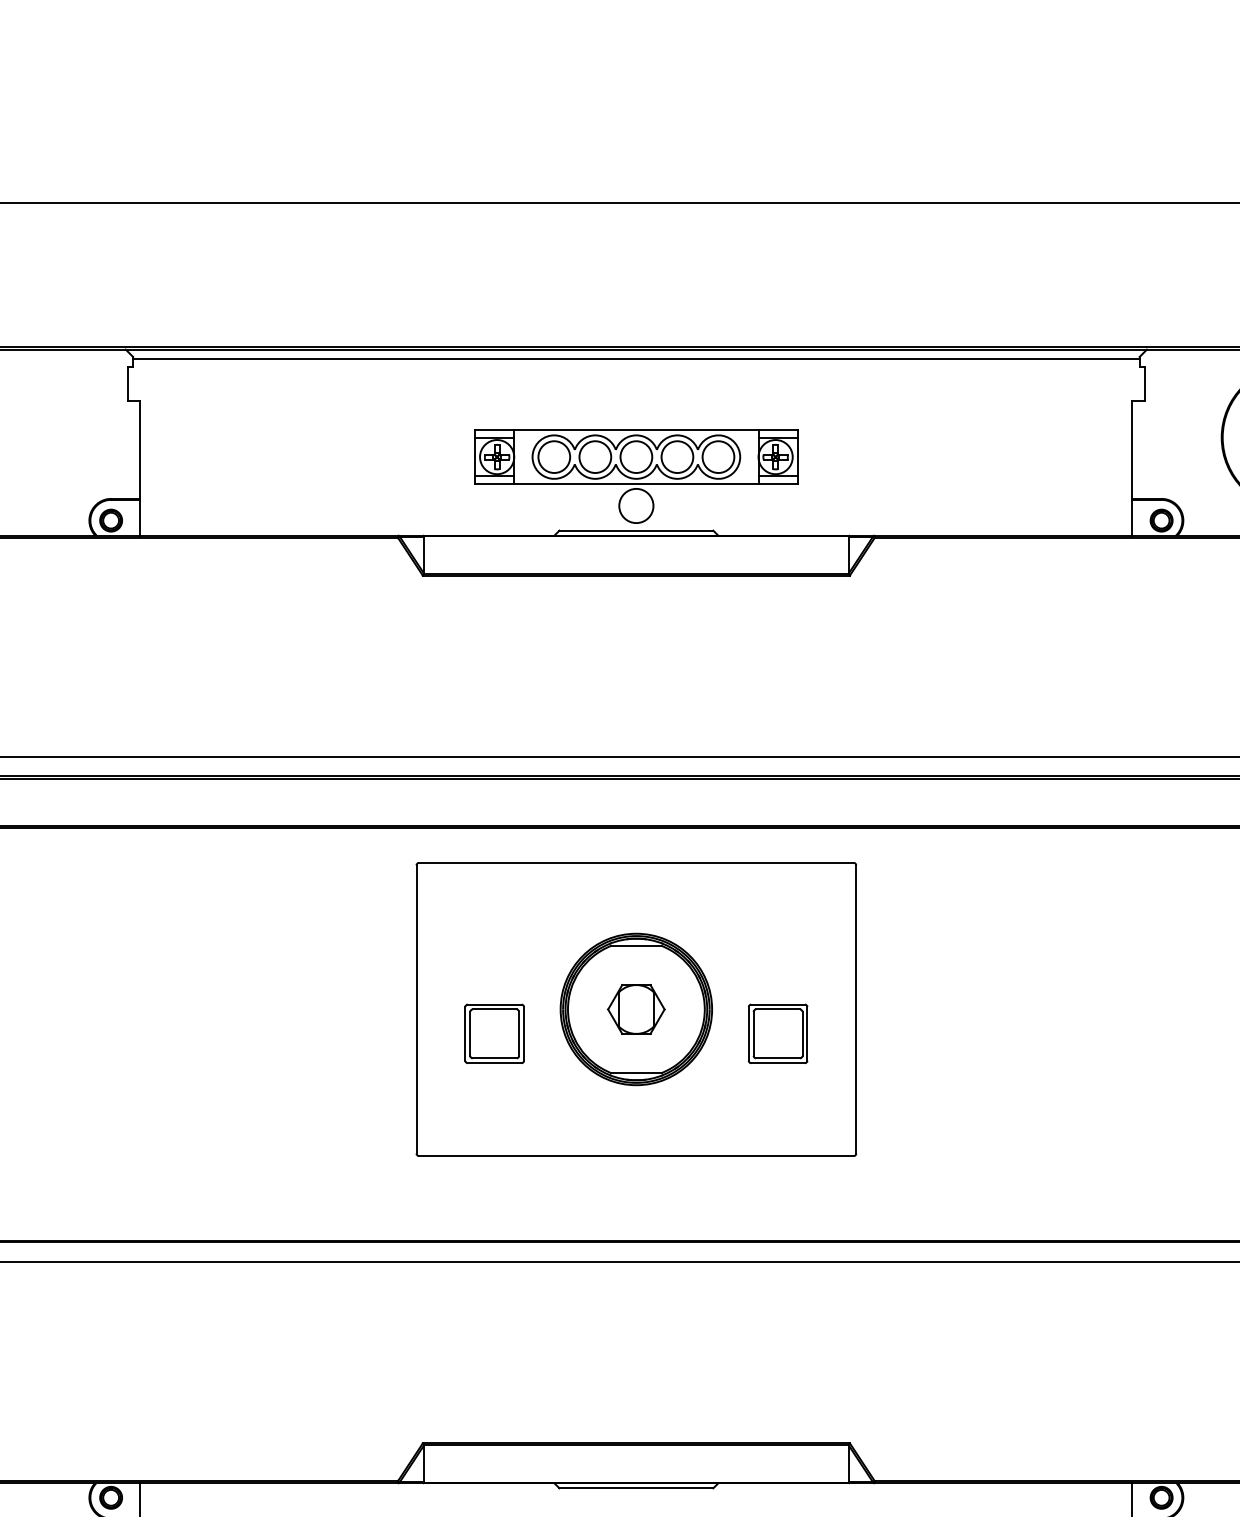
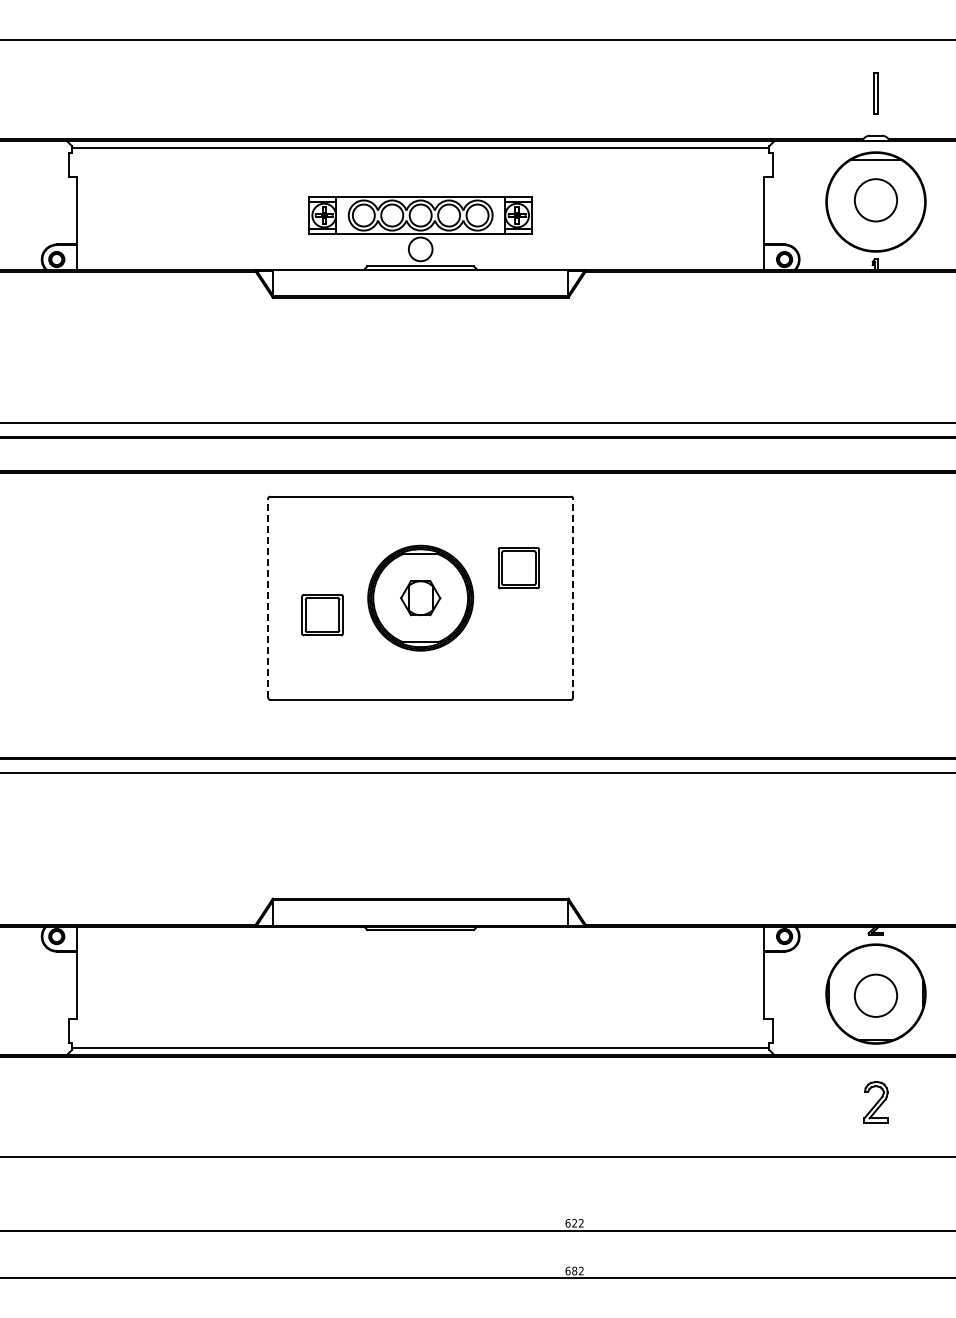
line: (416, 1009) -> (268, 598), solid -> dashed
line: (856, 1009) -> (573, 598), solid -> dashed
part: (777, 1034) -> (518, 568), moved

